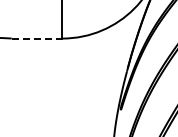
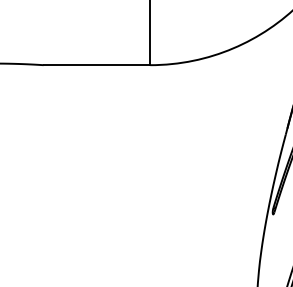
line: (37, 38) -> (97, 65), dashed -> solid

